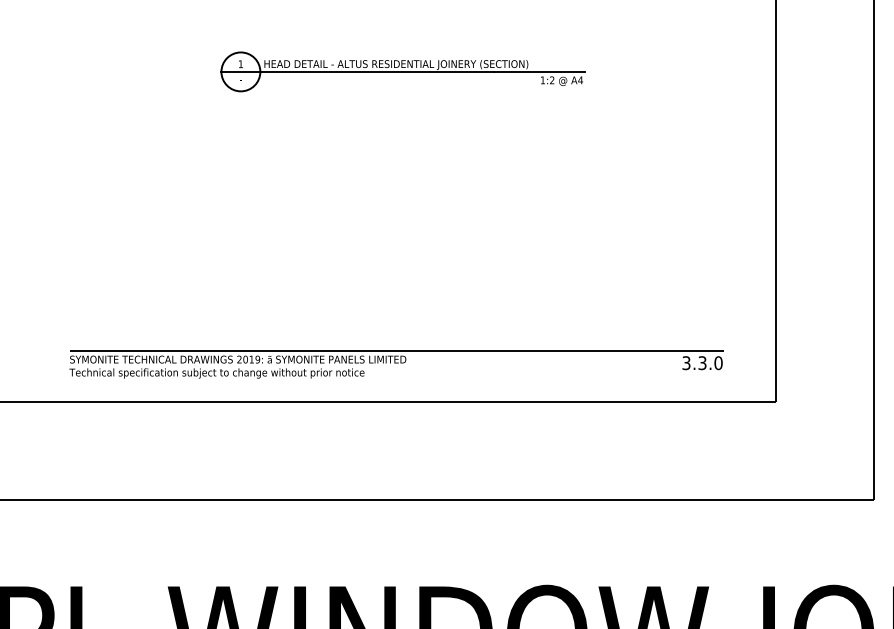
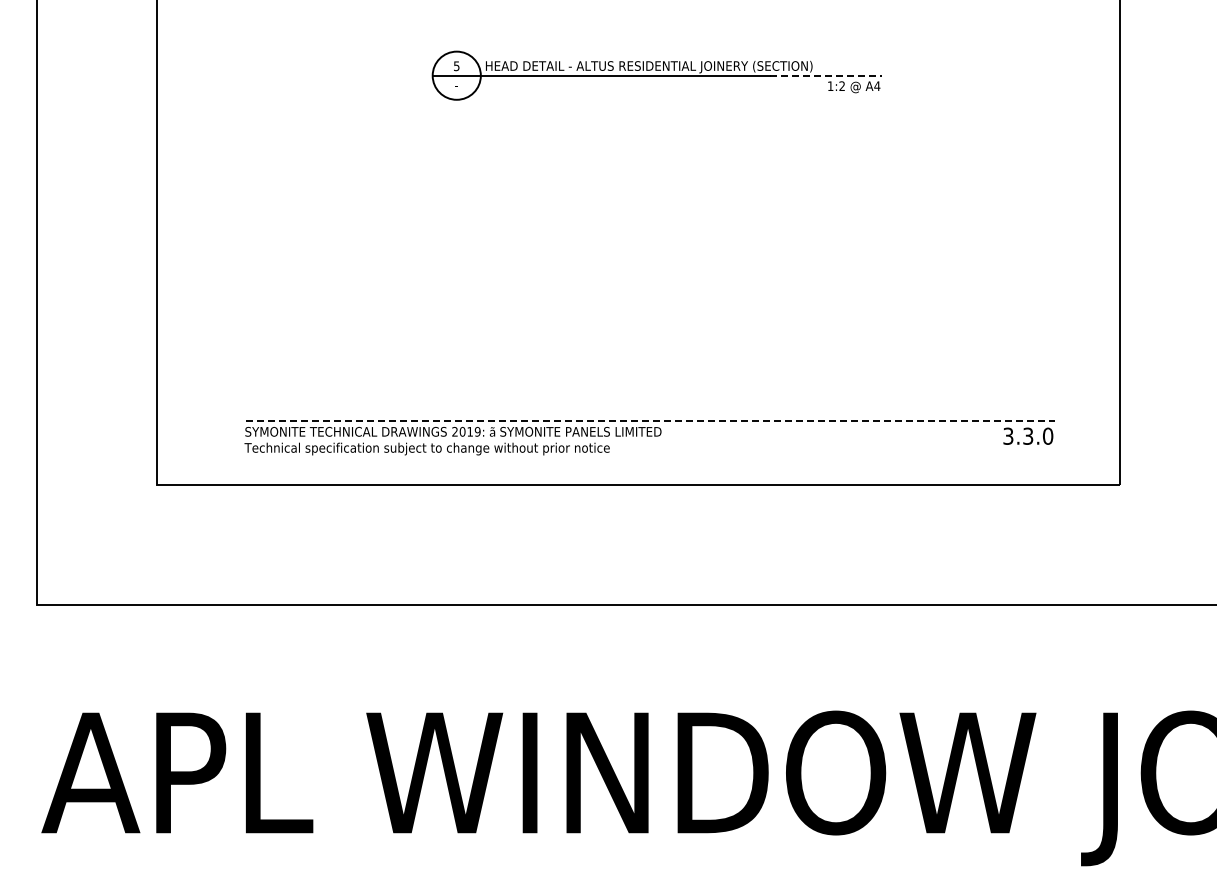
text: (240, 64) -> (456, 66), 1 -> 5
line: (539, 71) -> (826, 75), solid -> dashed
line: (397, 351) -> (650, 421), solid -> dashed

